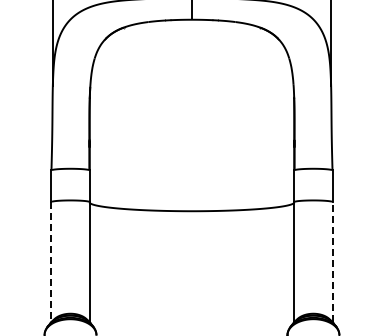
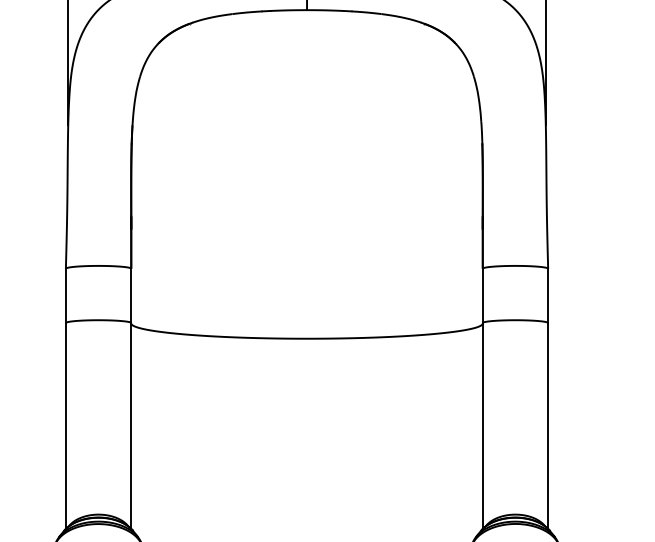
line: (332, 261) -> (548, 424), dashed -> solid
line: (51, 262) -> (65, 426), dashed -> solid

